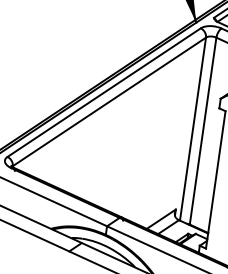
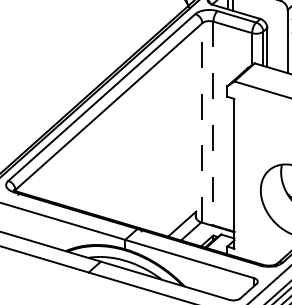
line: (193, 128) -> (202, 122), solid -> dashed
line: (203, 131) -> (213, 123), solid -> dashed

